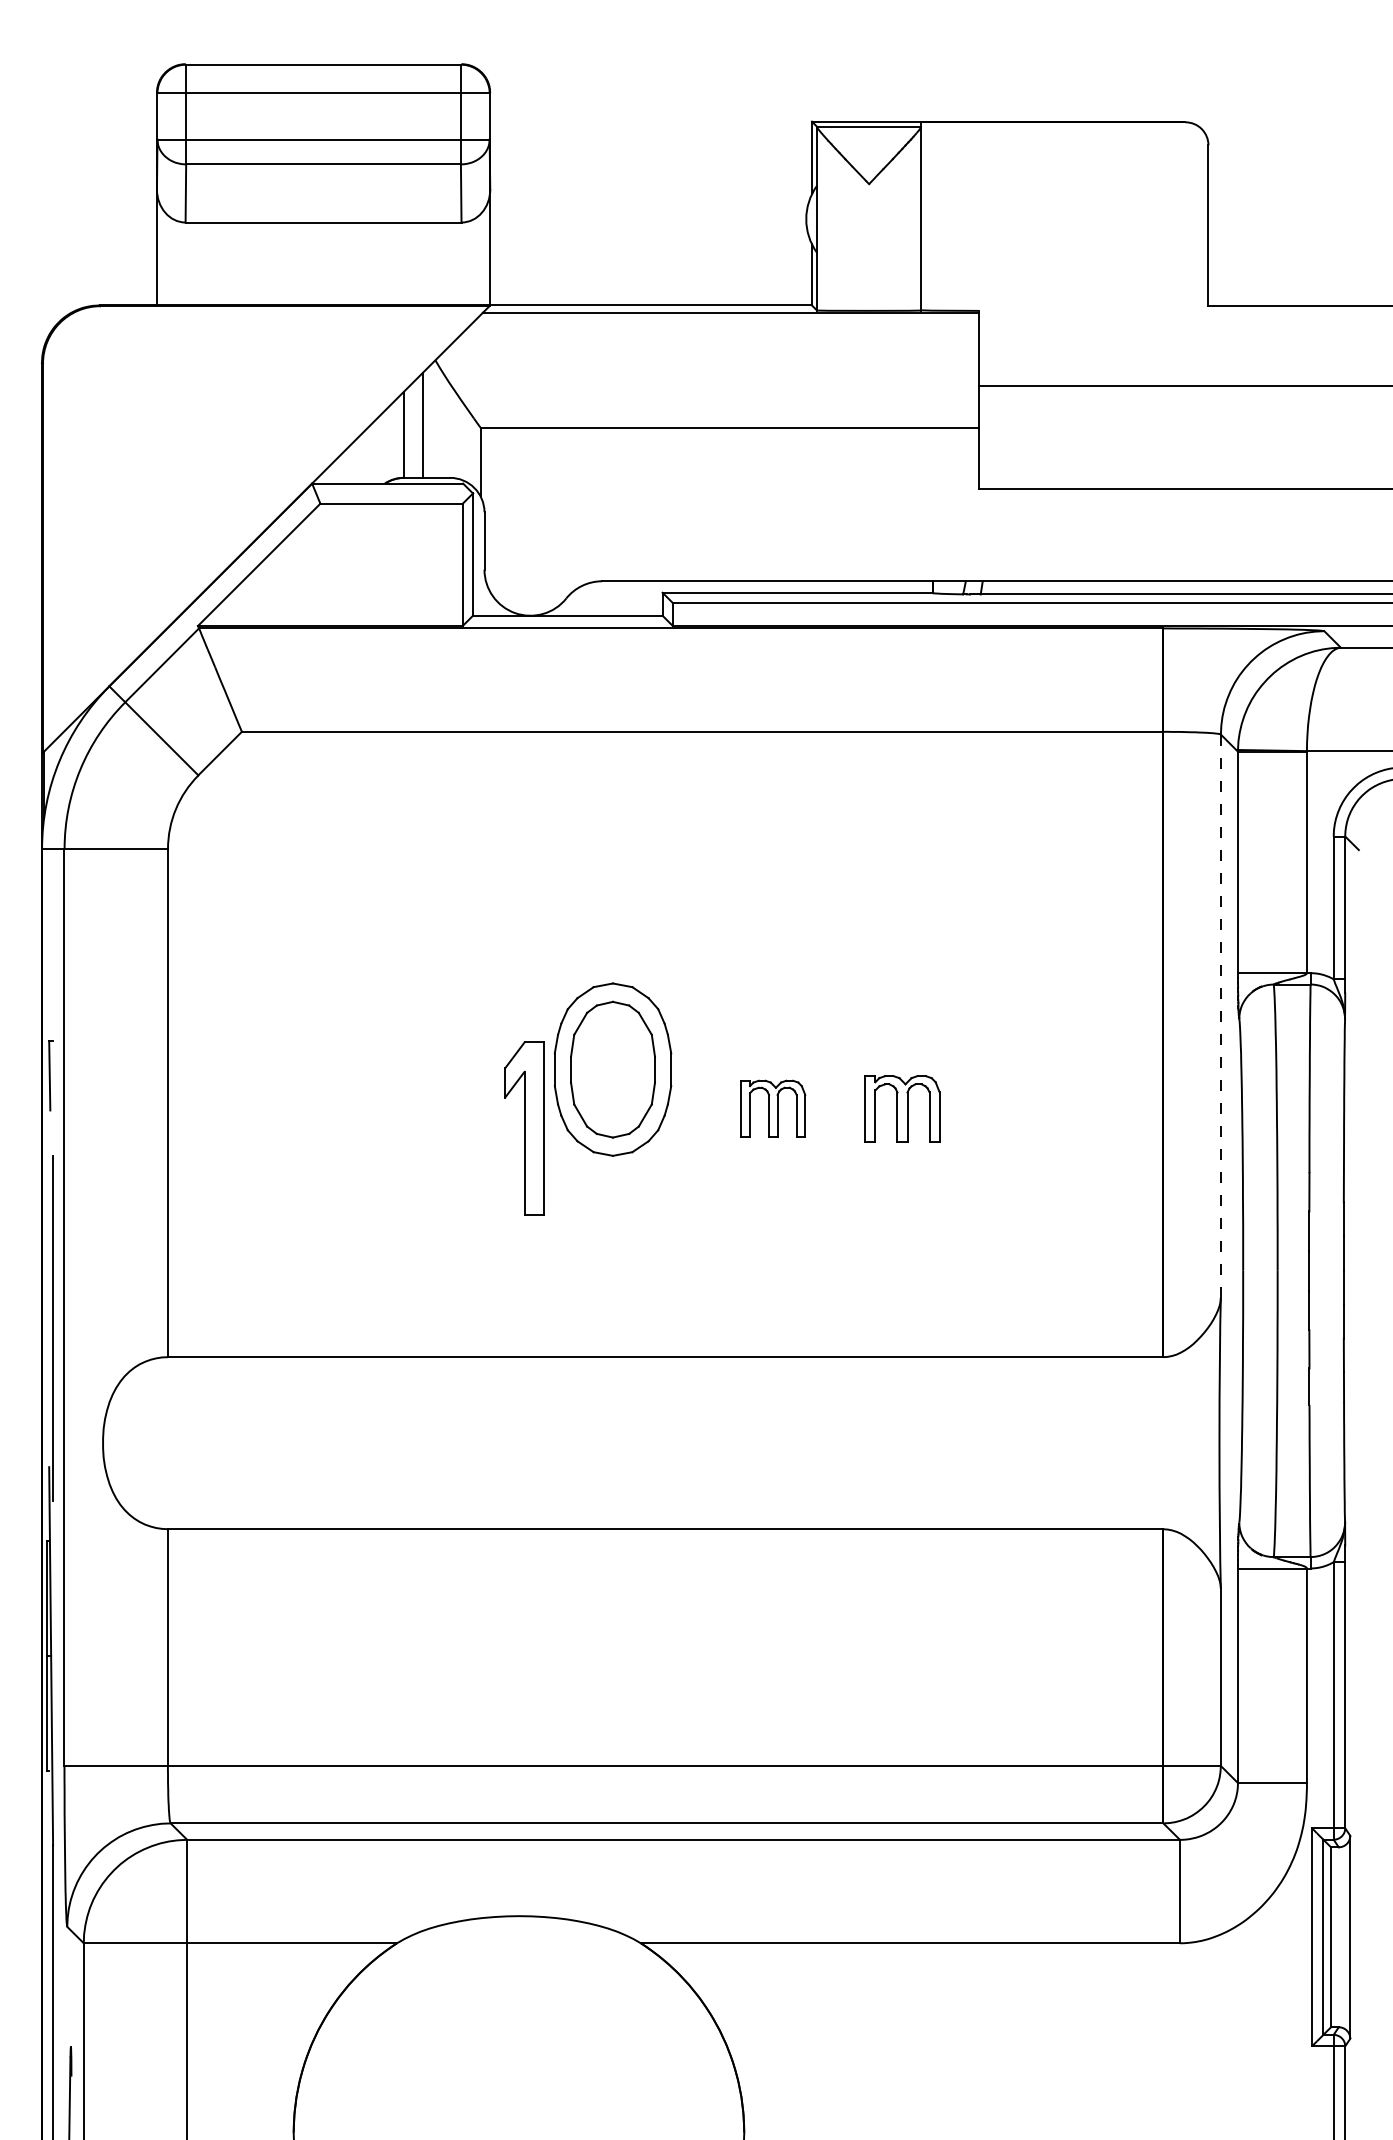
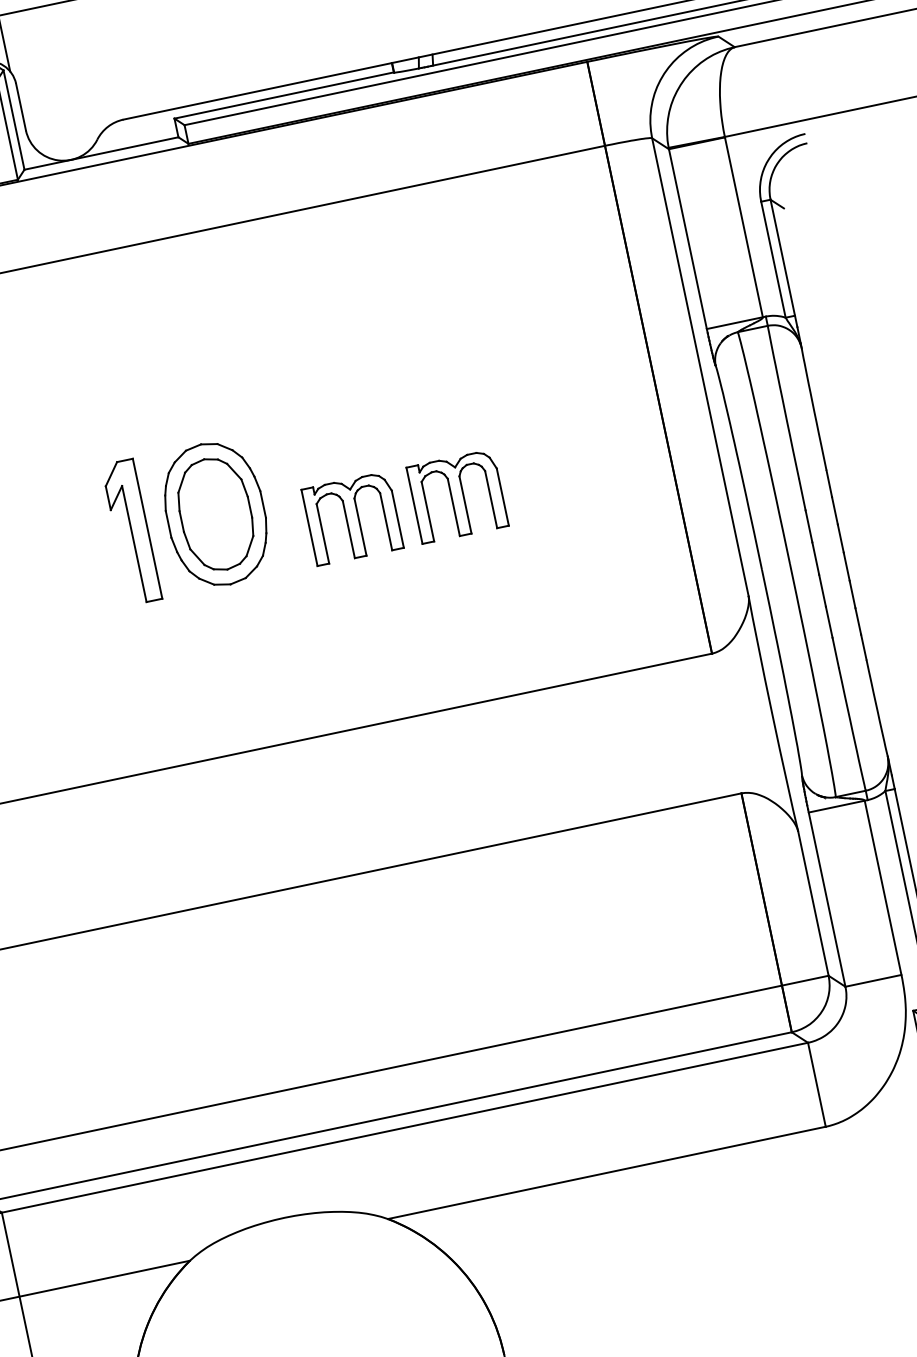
line: (1220, 1016) -> (700, 367), dashed -> solid
part: (773, 1108) -> (352, 518), size x1.67
part: (902, 1108) -> (457, 496), size x1.43
part: (524, 1128) -> (131, 531), moved

